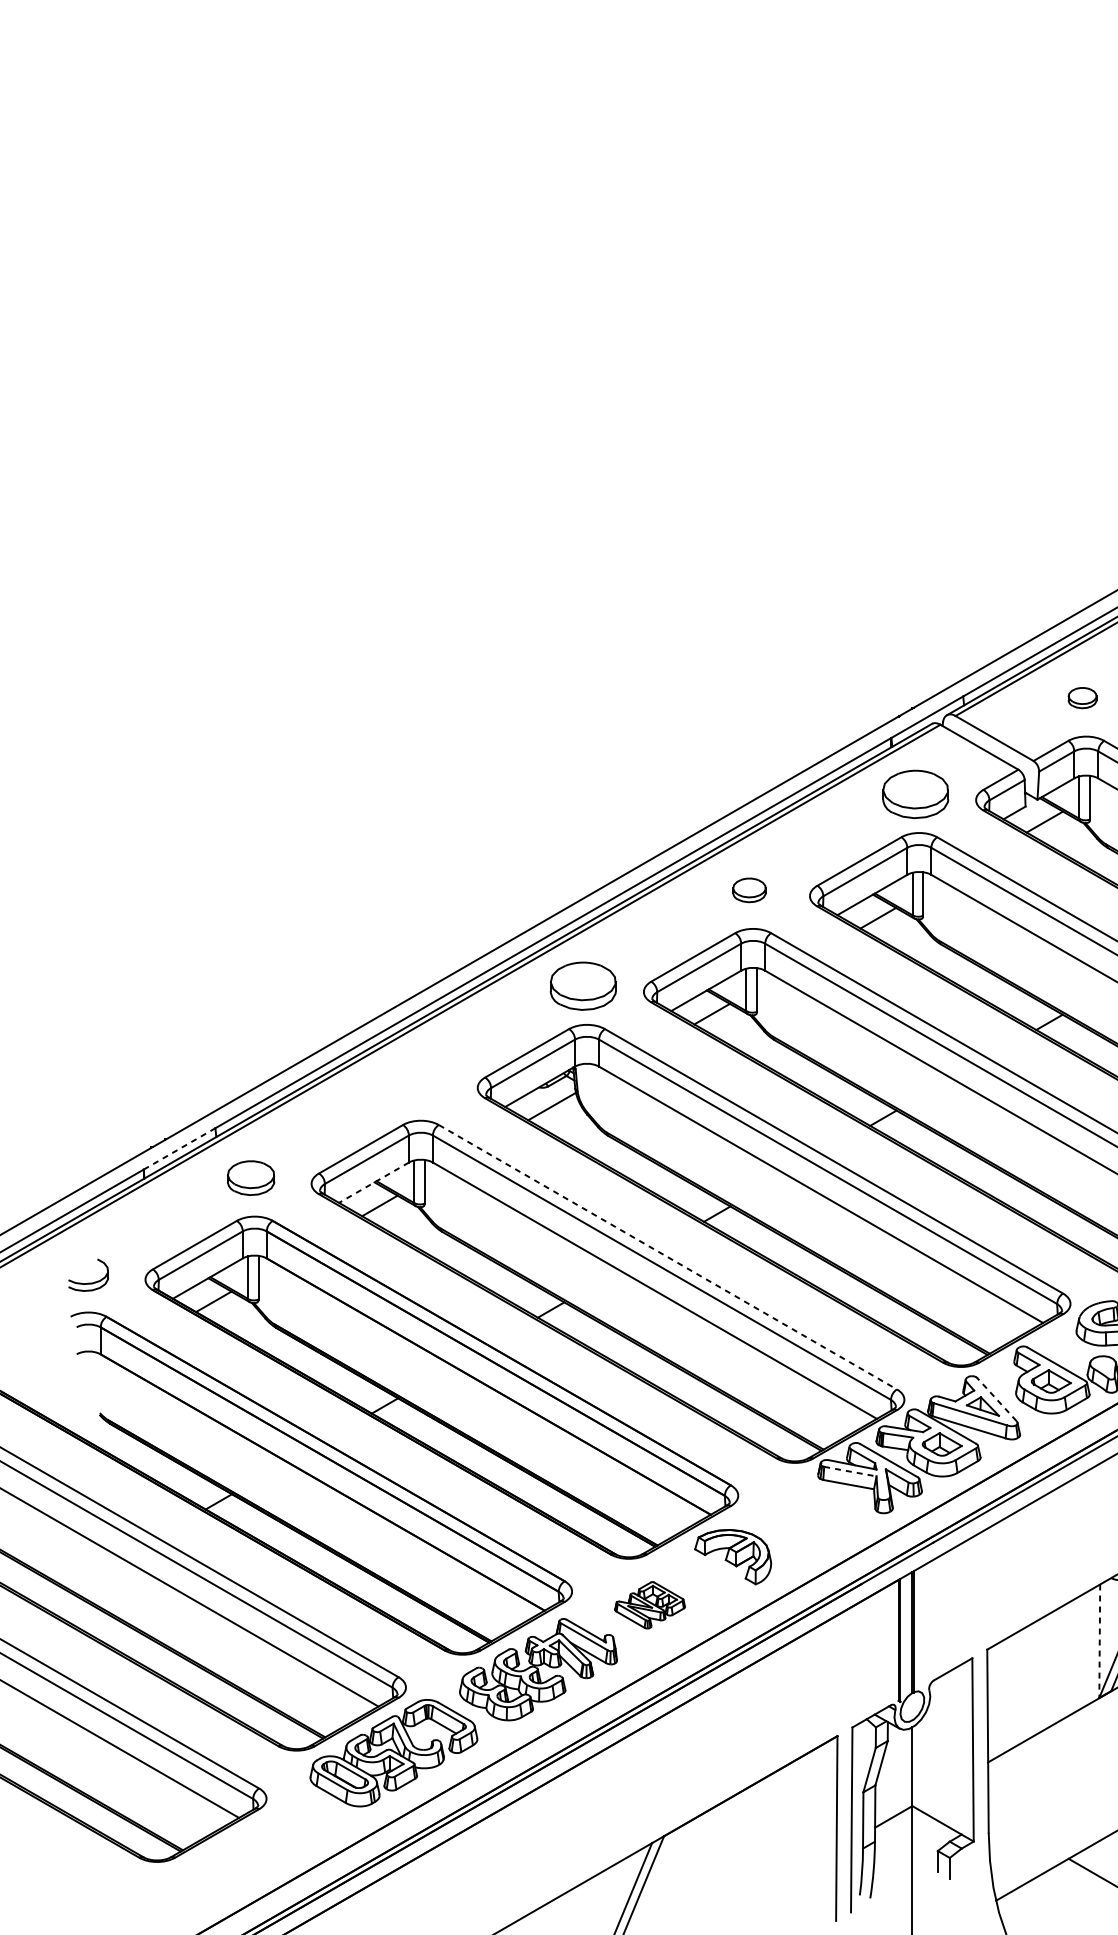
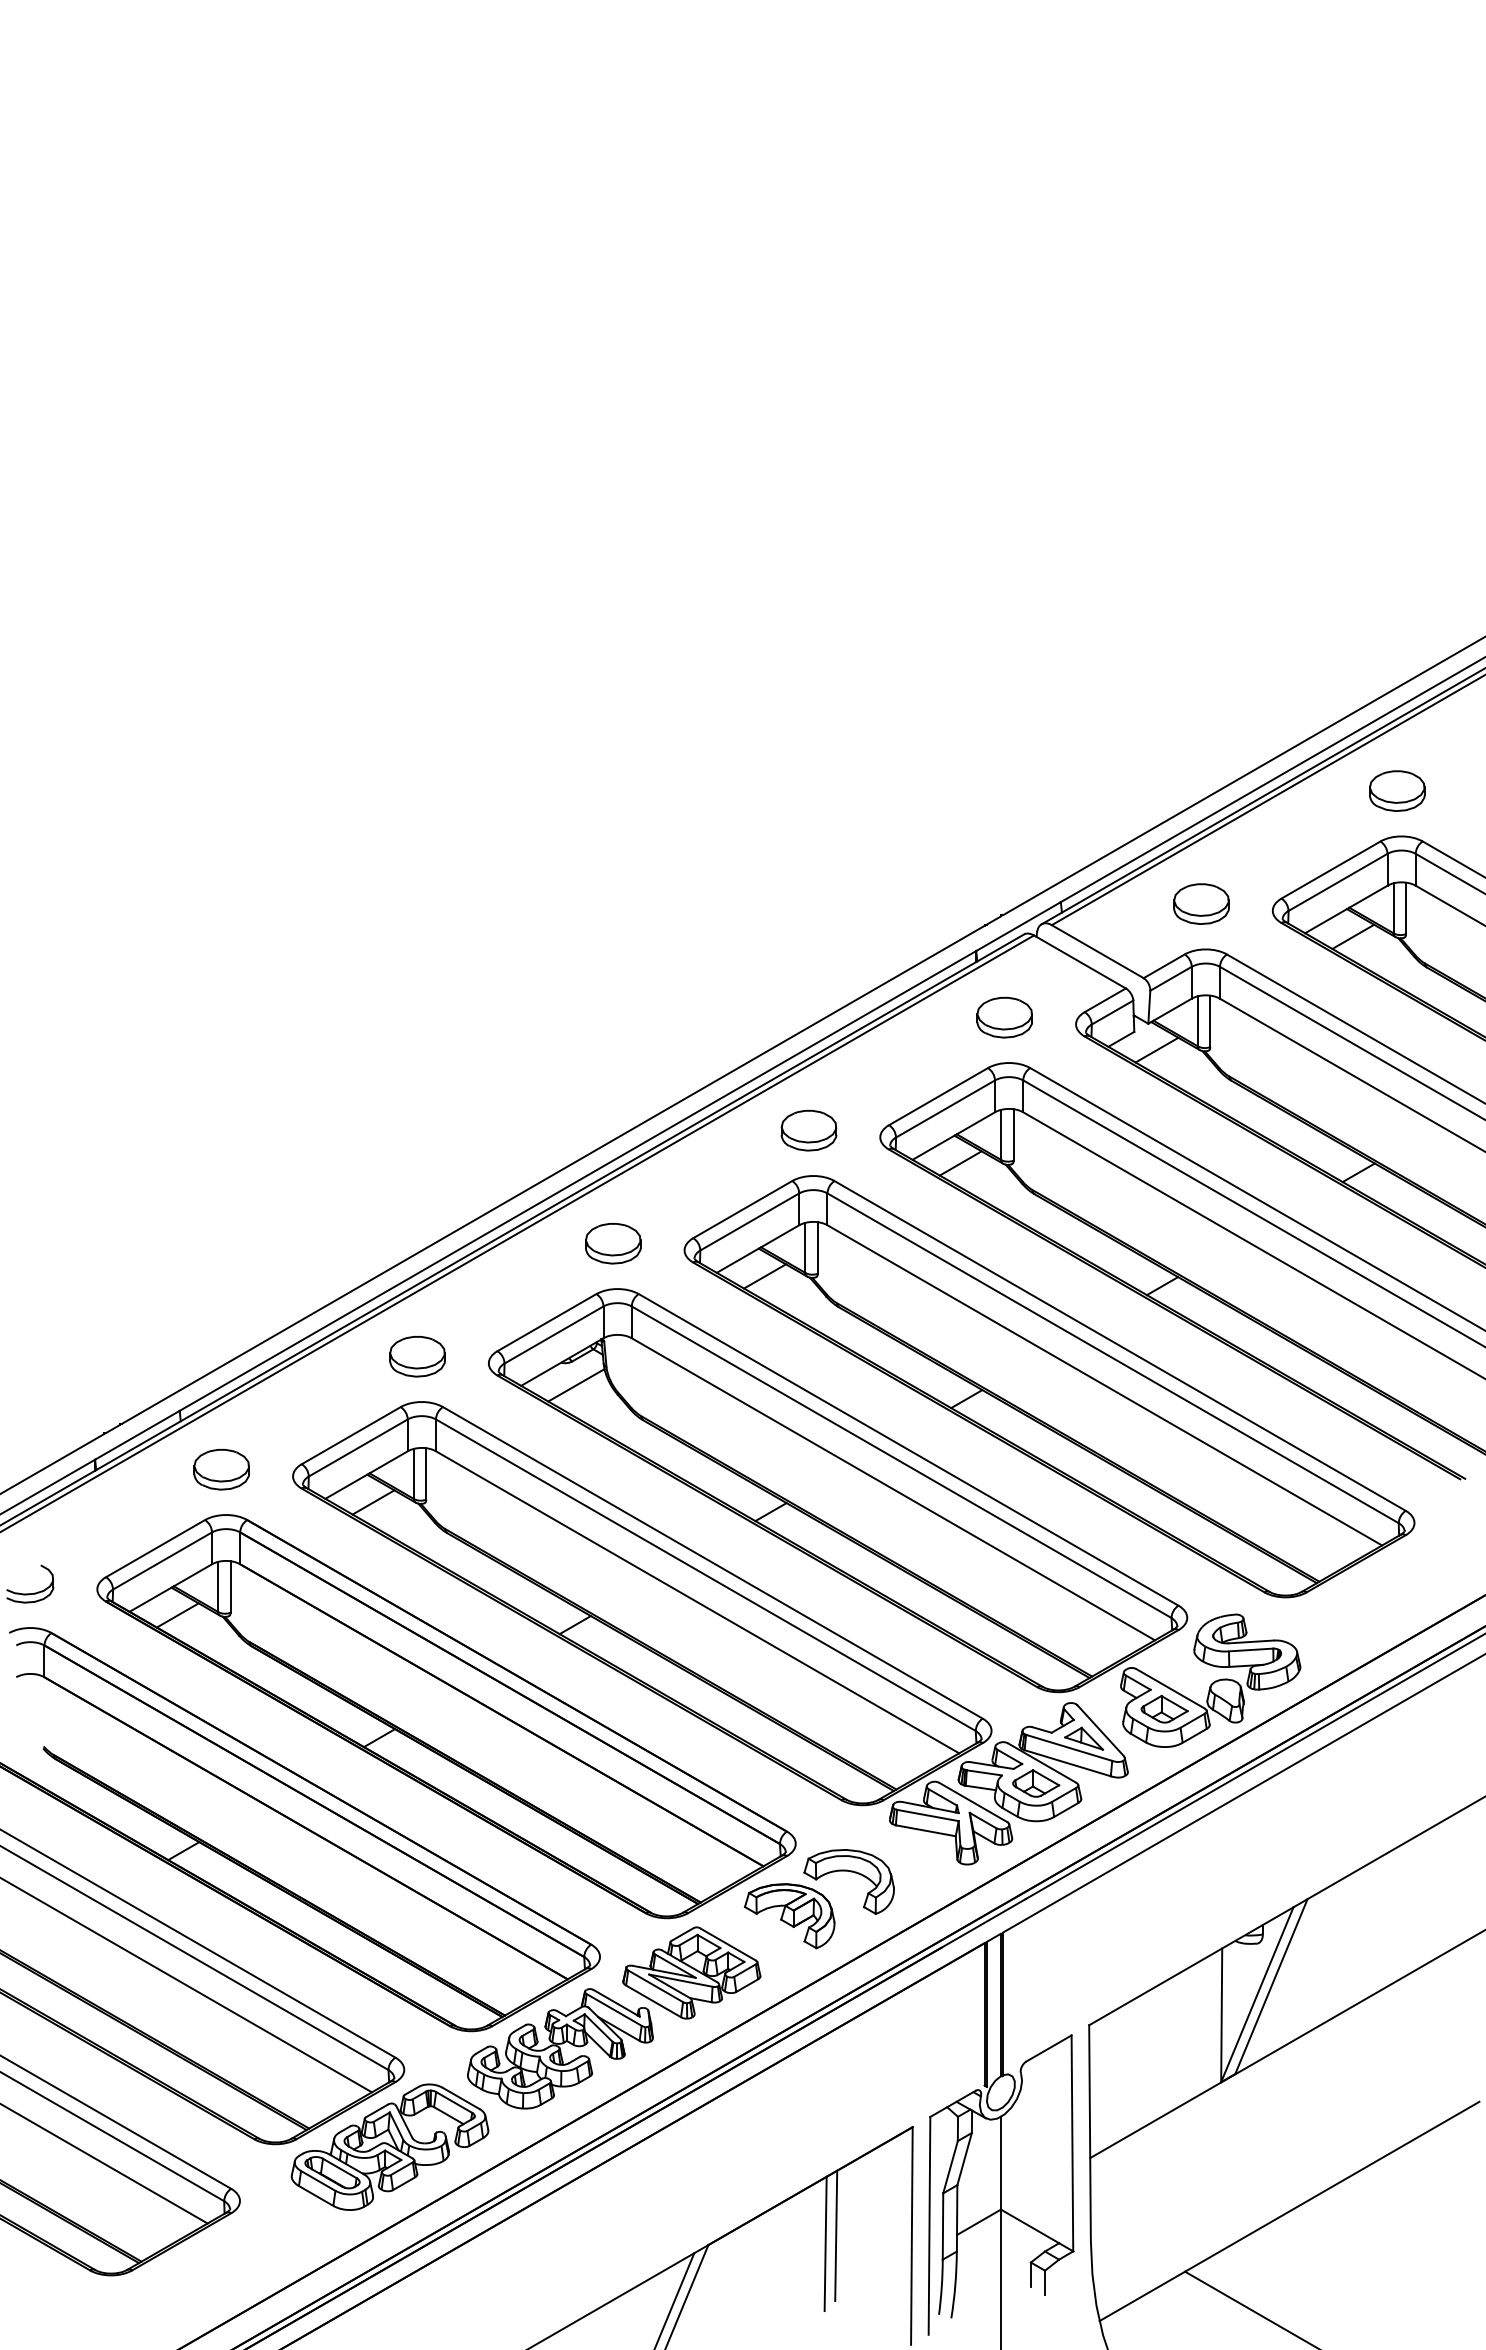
part: (1082, 697) -> (1201, 903), size x1.67
part: (915, 794) -> (1004, 1017), size x0.71
part: (749, 890) -> (808, 1130), size x1.43
part: (583, 986) -> (613, 1243), size x0.71
part: (417, 1082) -> (417, 1356), added
line: (179, 1149) -> (137, 1435), dashed -> solid
line: (373, 1183) -> (366, 1475), dashed -> solid
line: (667, 1256) -> (712, 1562), dashed -> solid
line: (996, 1399) -> (1100, 1730), dashed -> solid
line: (850, 1471) -> (928, 1815), dashed -> solid
part: (784, 1520) -> (850, 1872), added
part: (649, 1604) -> (691, 1972), size x1.67
line: (1099, 1641) -> (1221, 2015), dashed -> solid
line: (772, 1828) -> (836, 2235), added
line: (763, 1834) -> (825, 2243), added

